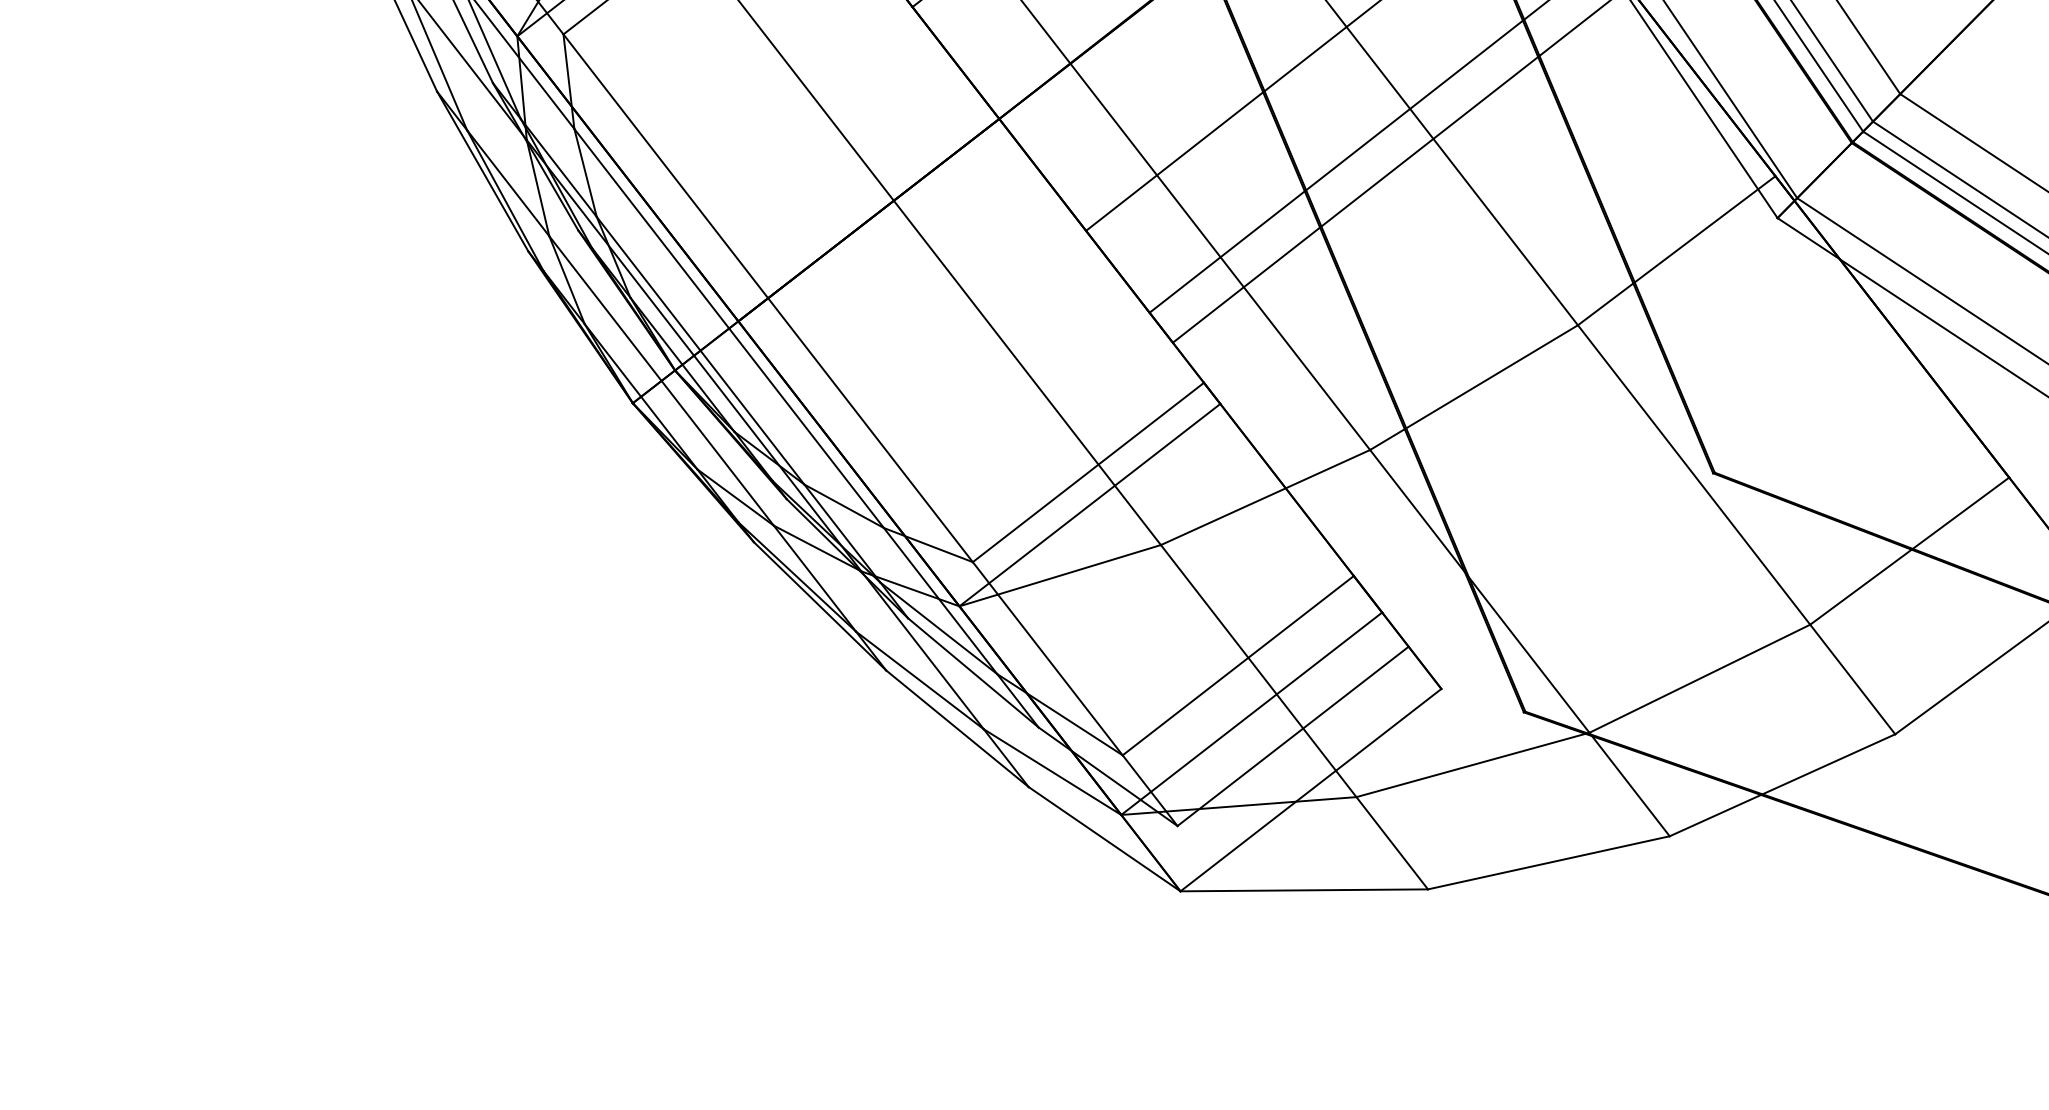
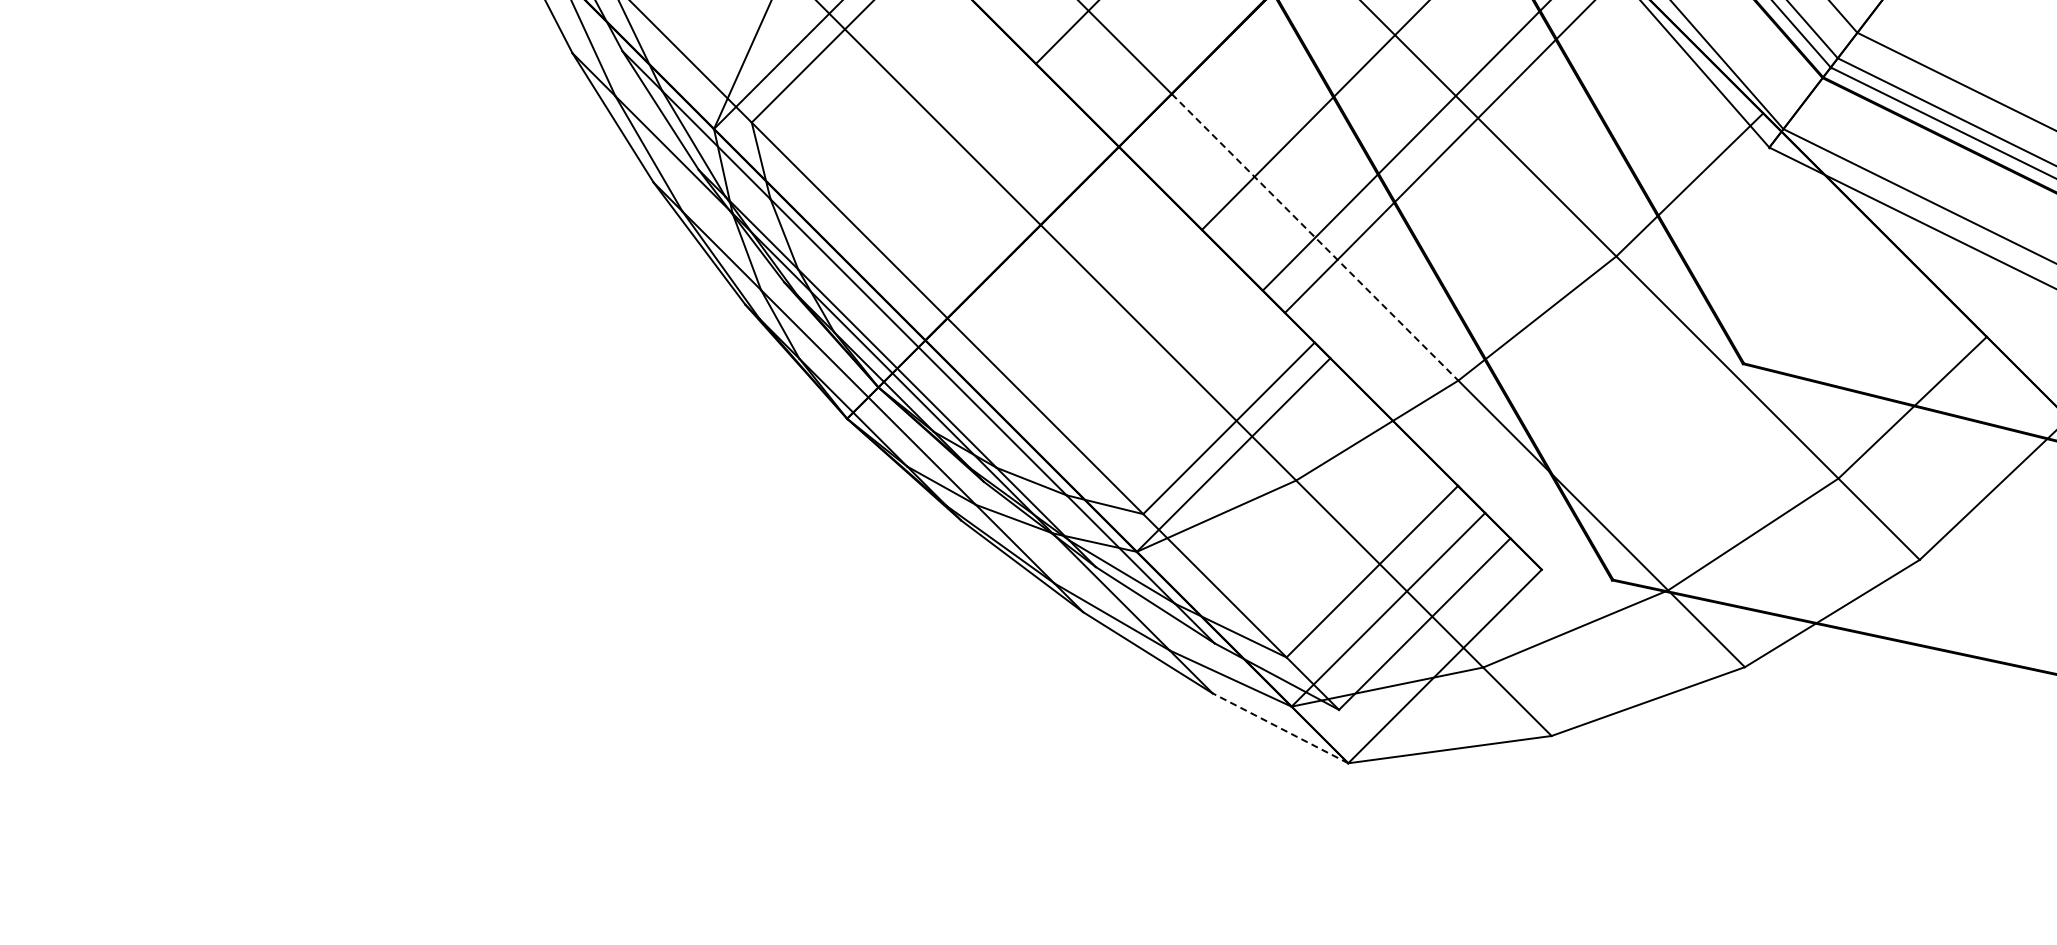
line: (1220, 257) -> (1315, 237), solid -> dashed
line: (1103, 839) -> (1279, 728), solid -> dashed

